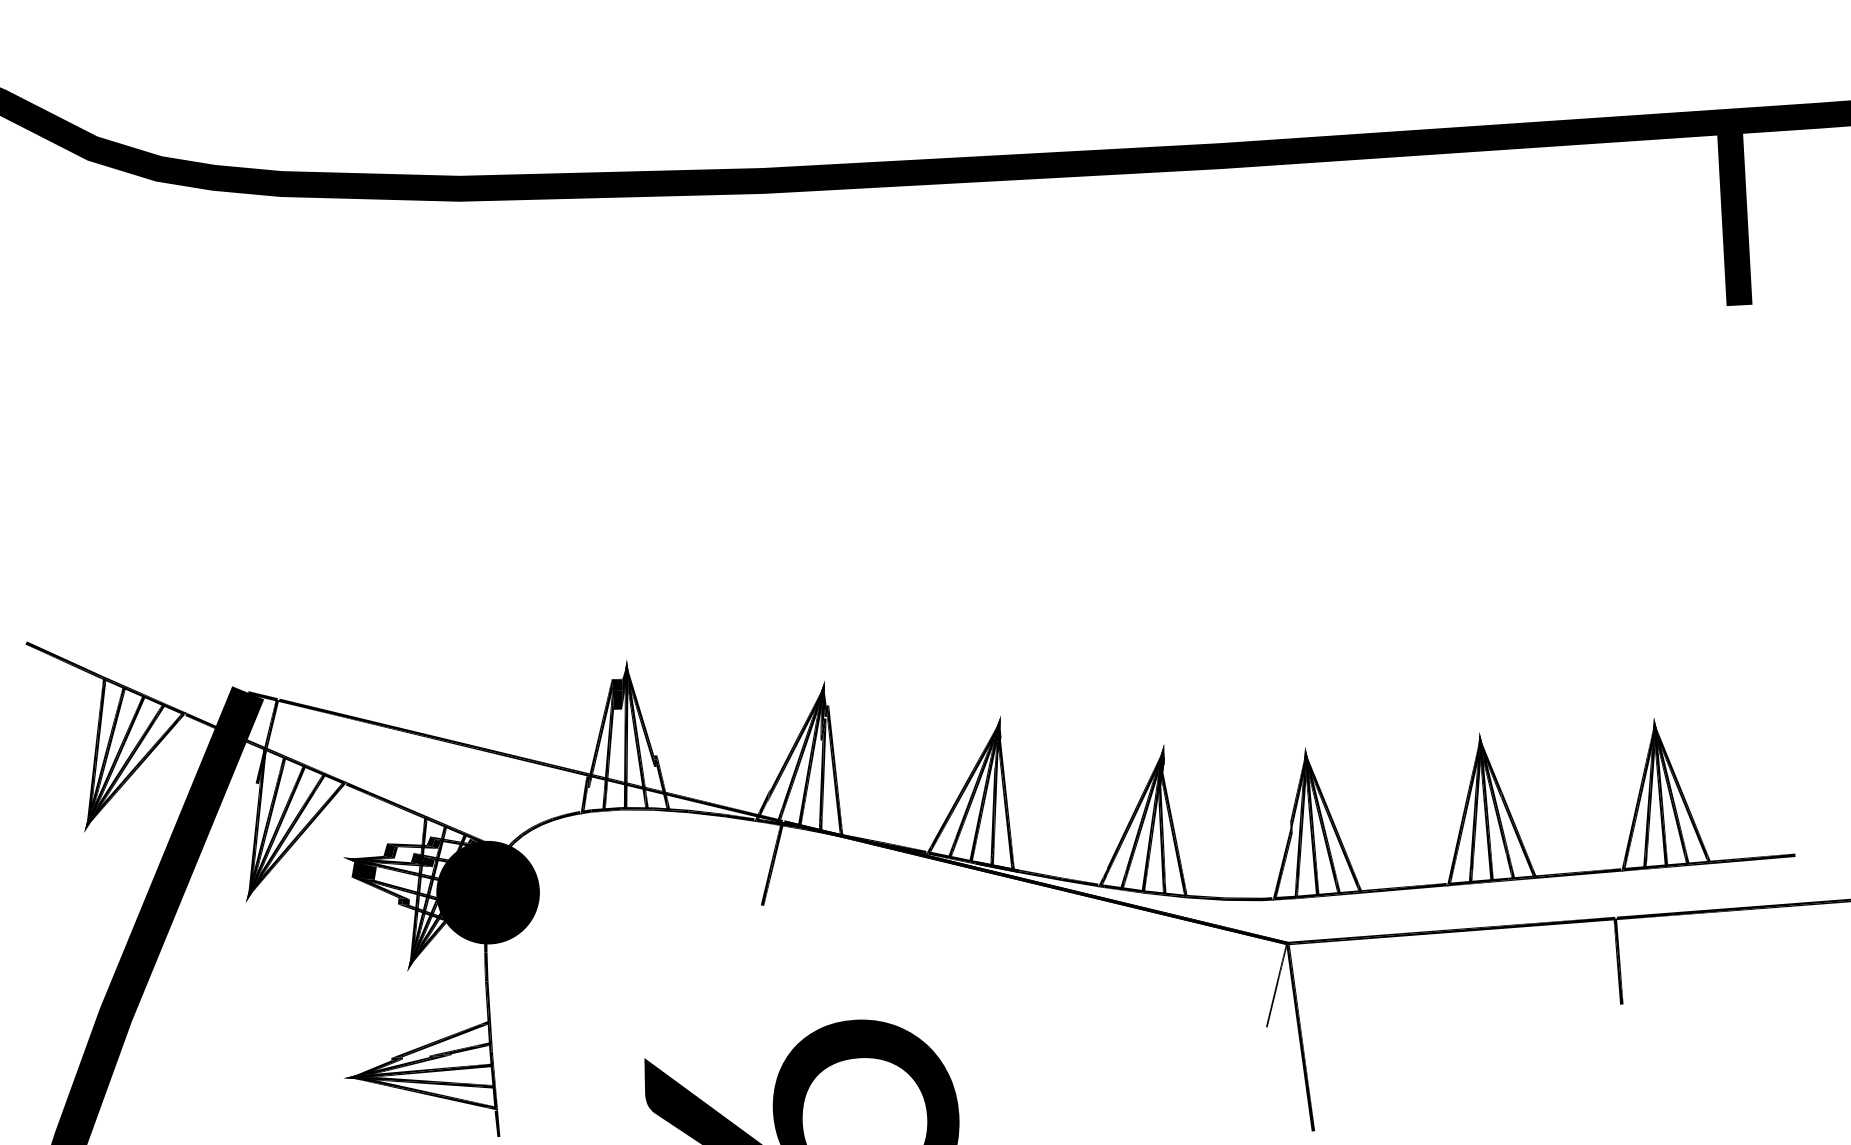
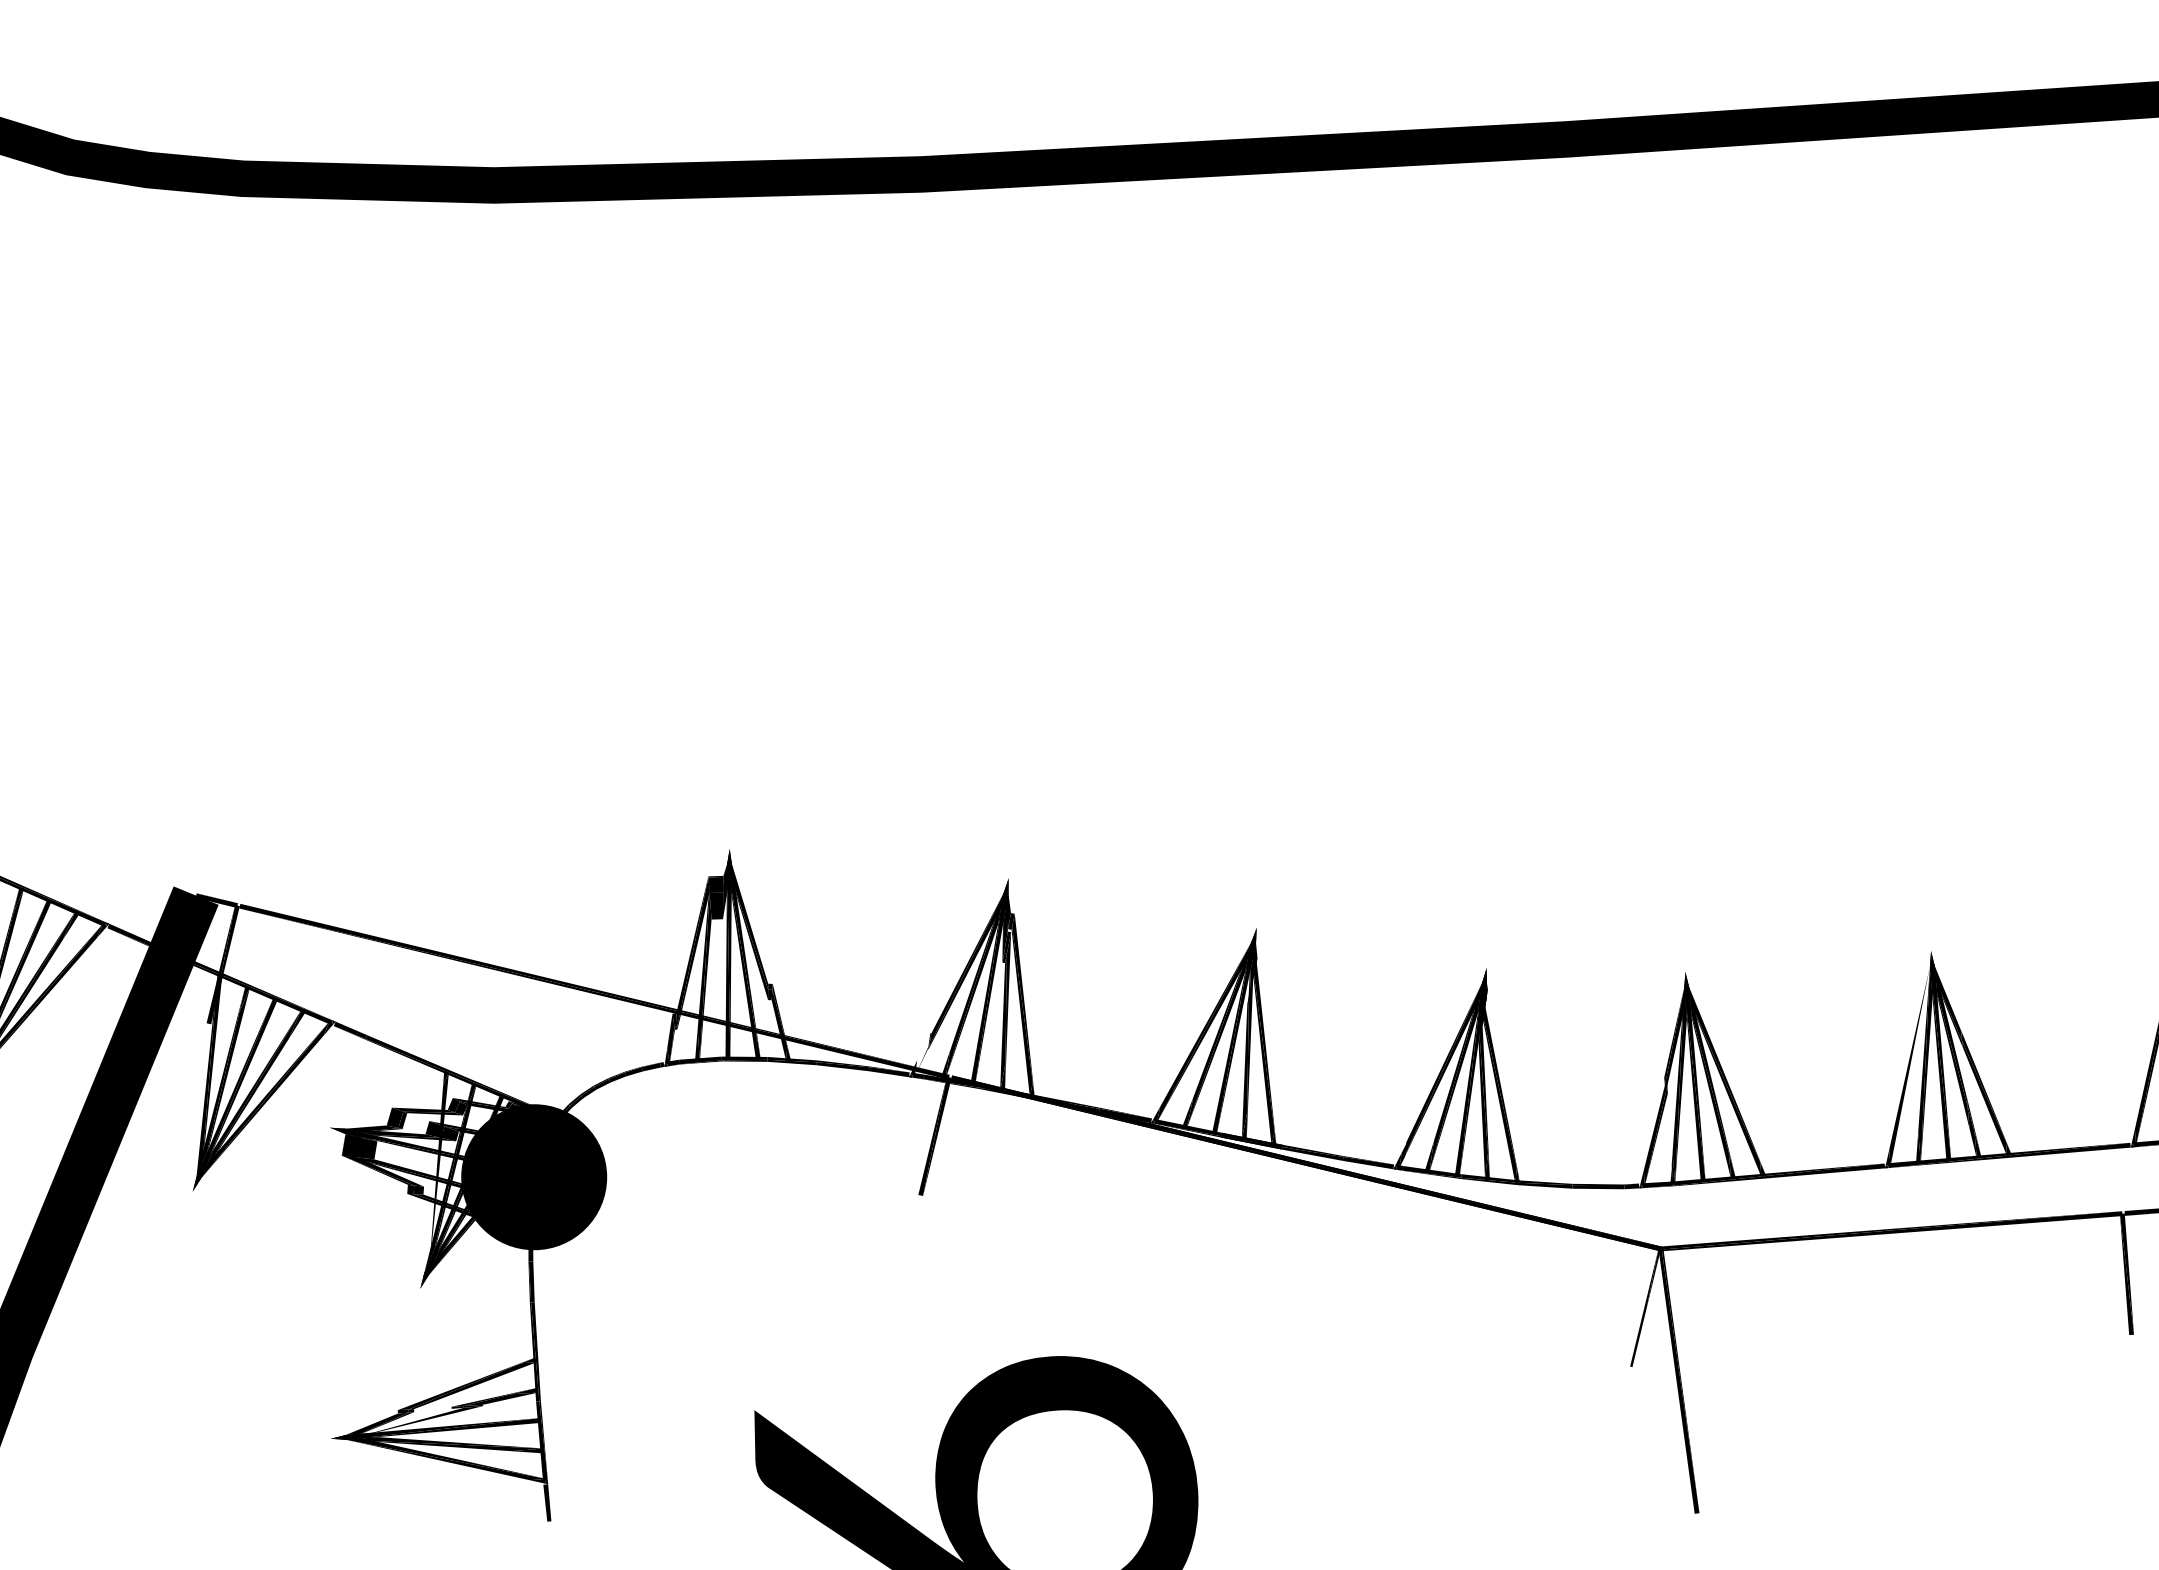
fill: (763, 805) -> (922, 1054), removed
fill: (1464, 813) -> (1909, 1065), removed
fill: (416, 889) -> (433, 1172), removed
fill: (396, 1065) -> (405, 1420), removed

